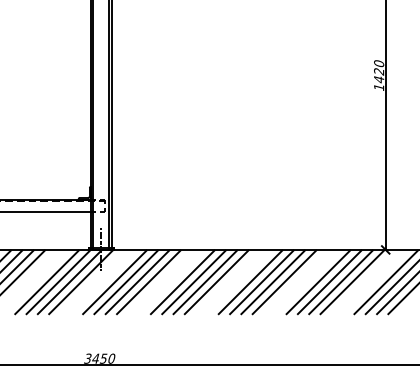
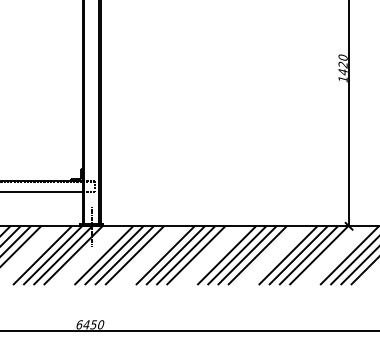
text: (87, 358) -> (79, 324), 3450 -> 6450

